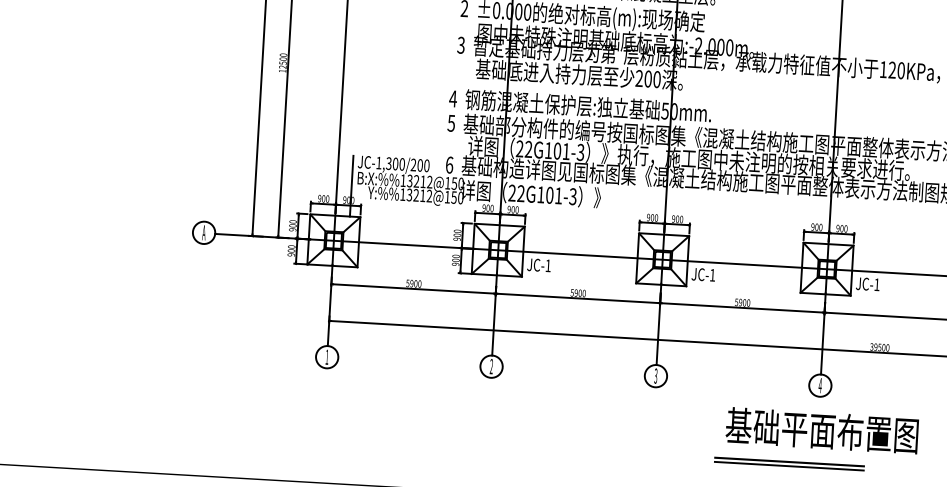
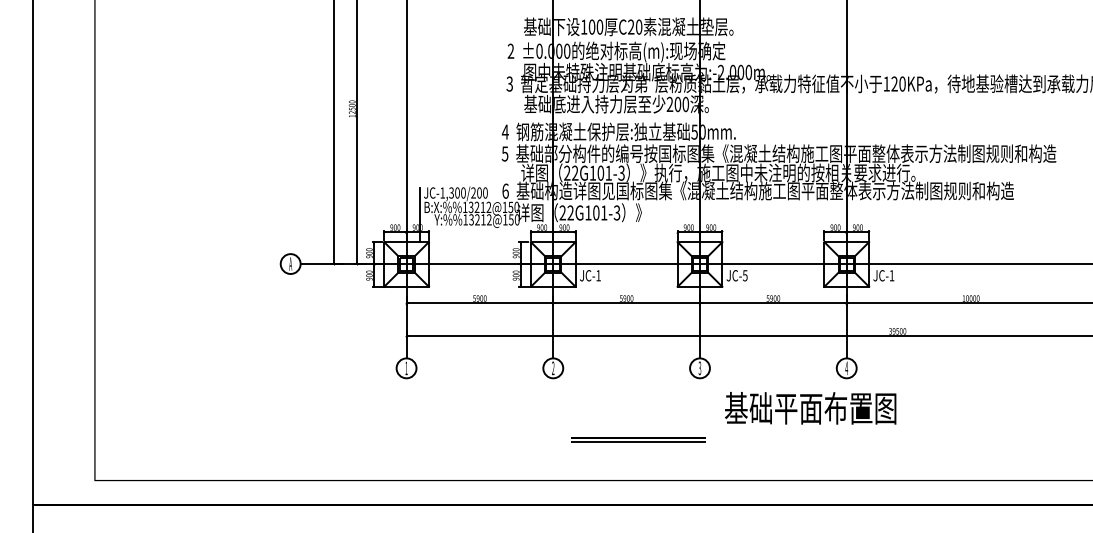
text: (711, 274) -> (744, 275), JC-1 -> JC-5
text: (821, 430) -> (810, 408), moved
part: (789, 463) -> (638, 439), moved

